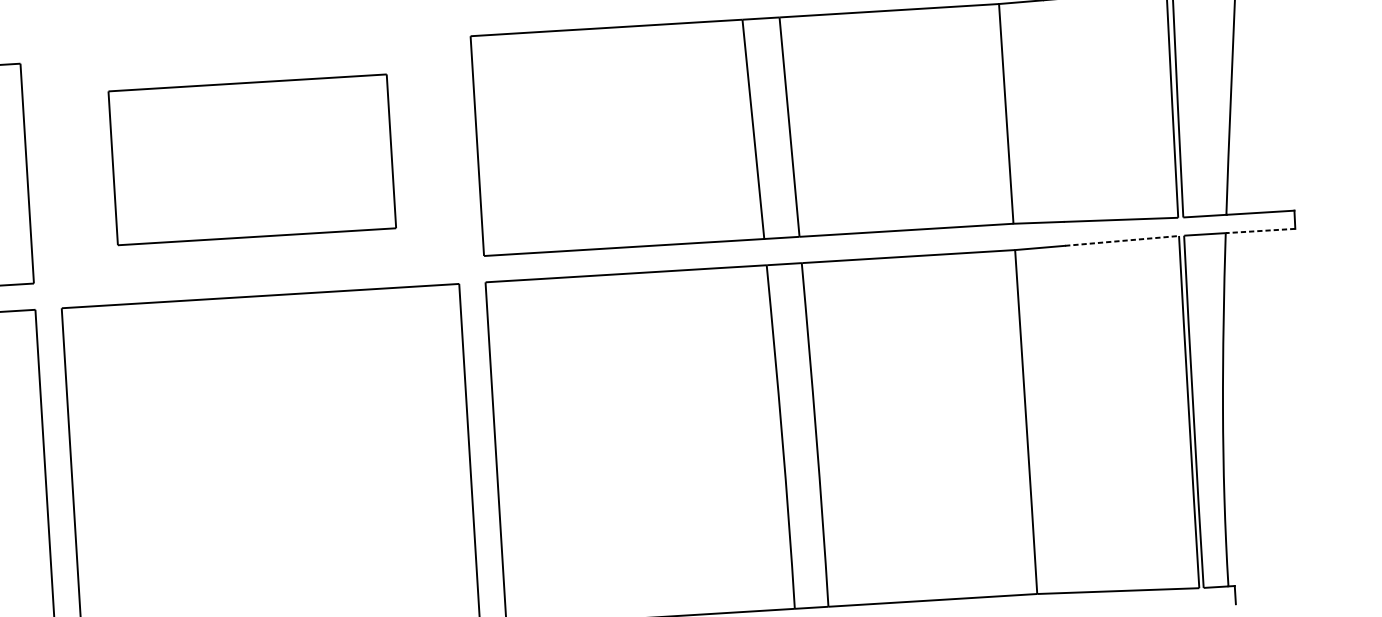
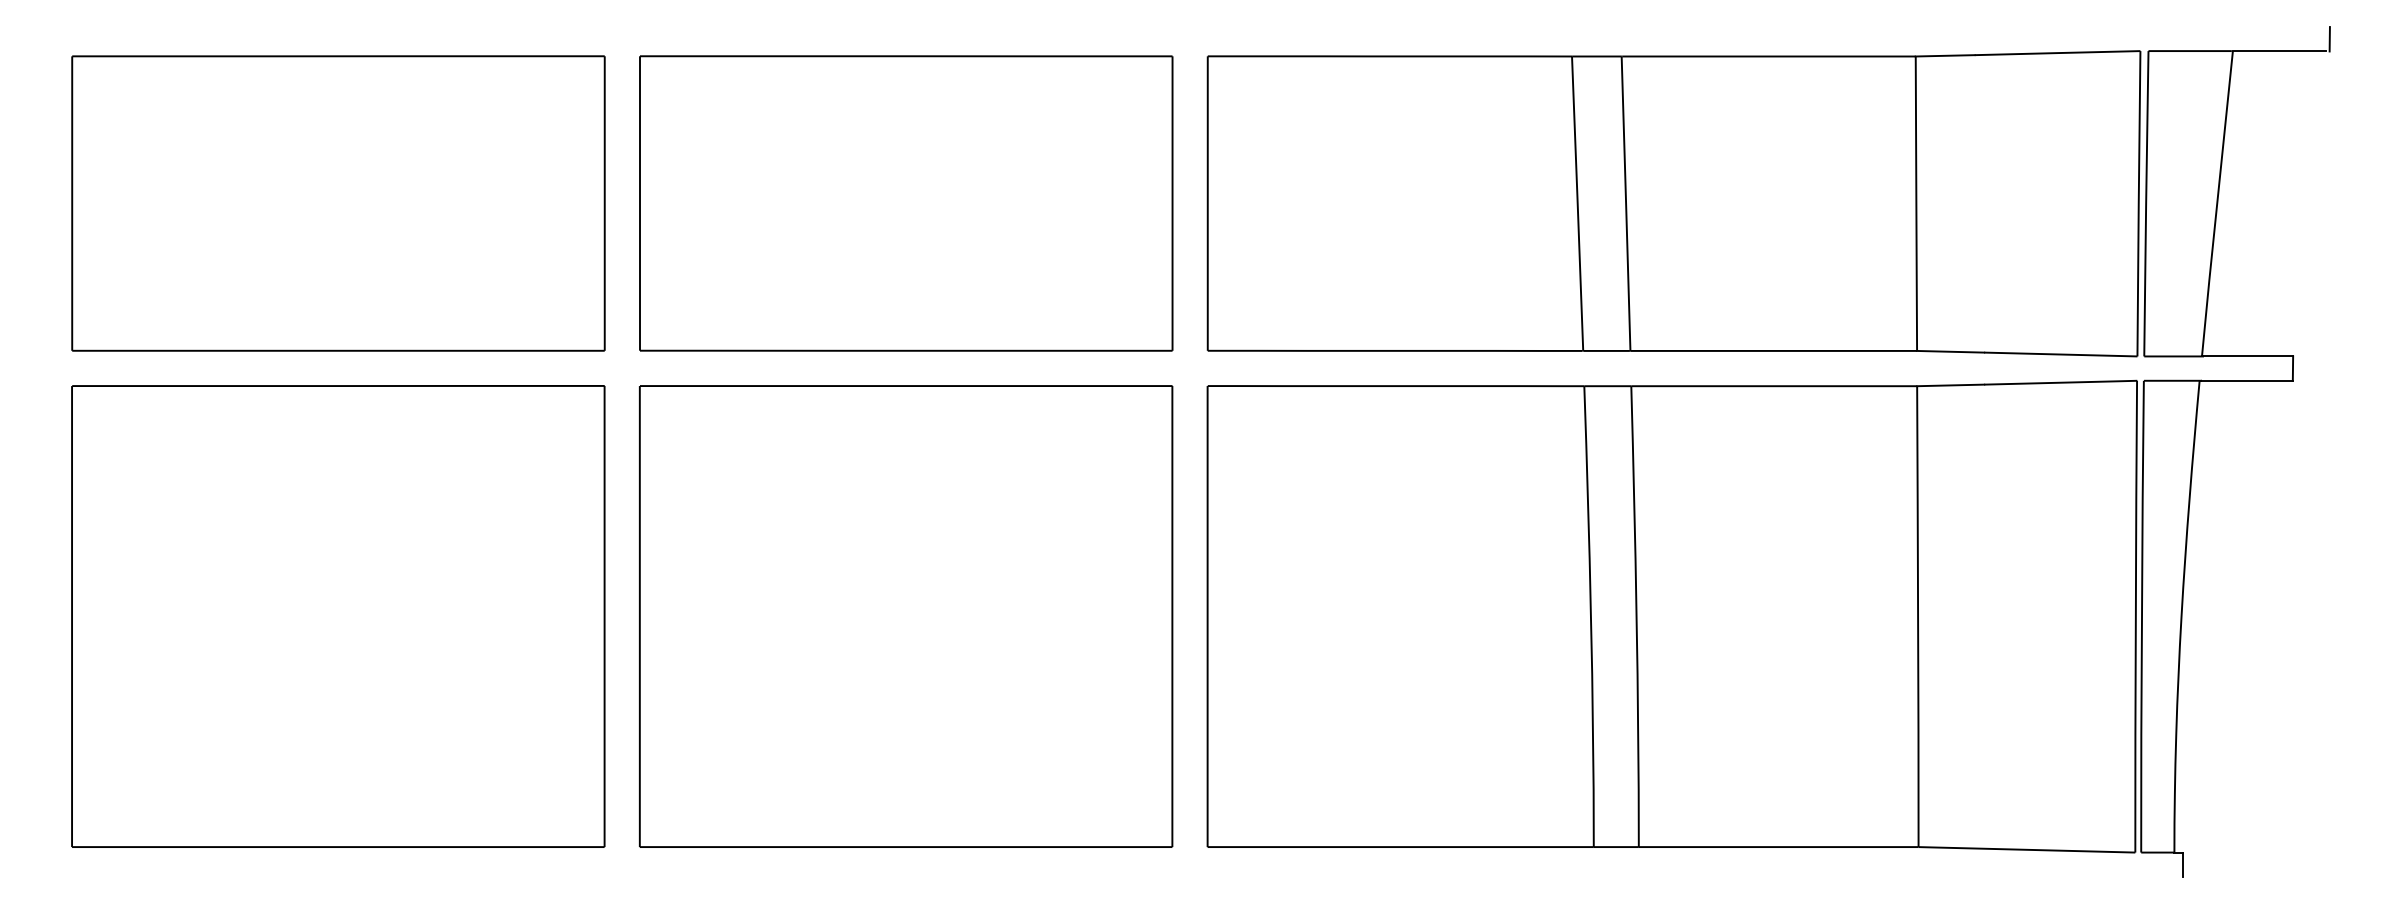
part: (252, 159) -> (906, 203), size x1.43
line: (1260, 230) -> (2246, 380), dashed -> solid
line: (1122, 240) -> (2061, 382), dashed -> solid

